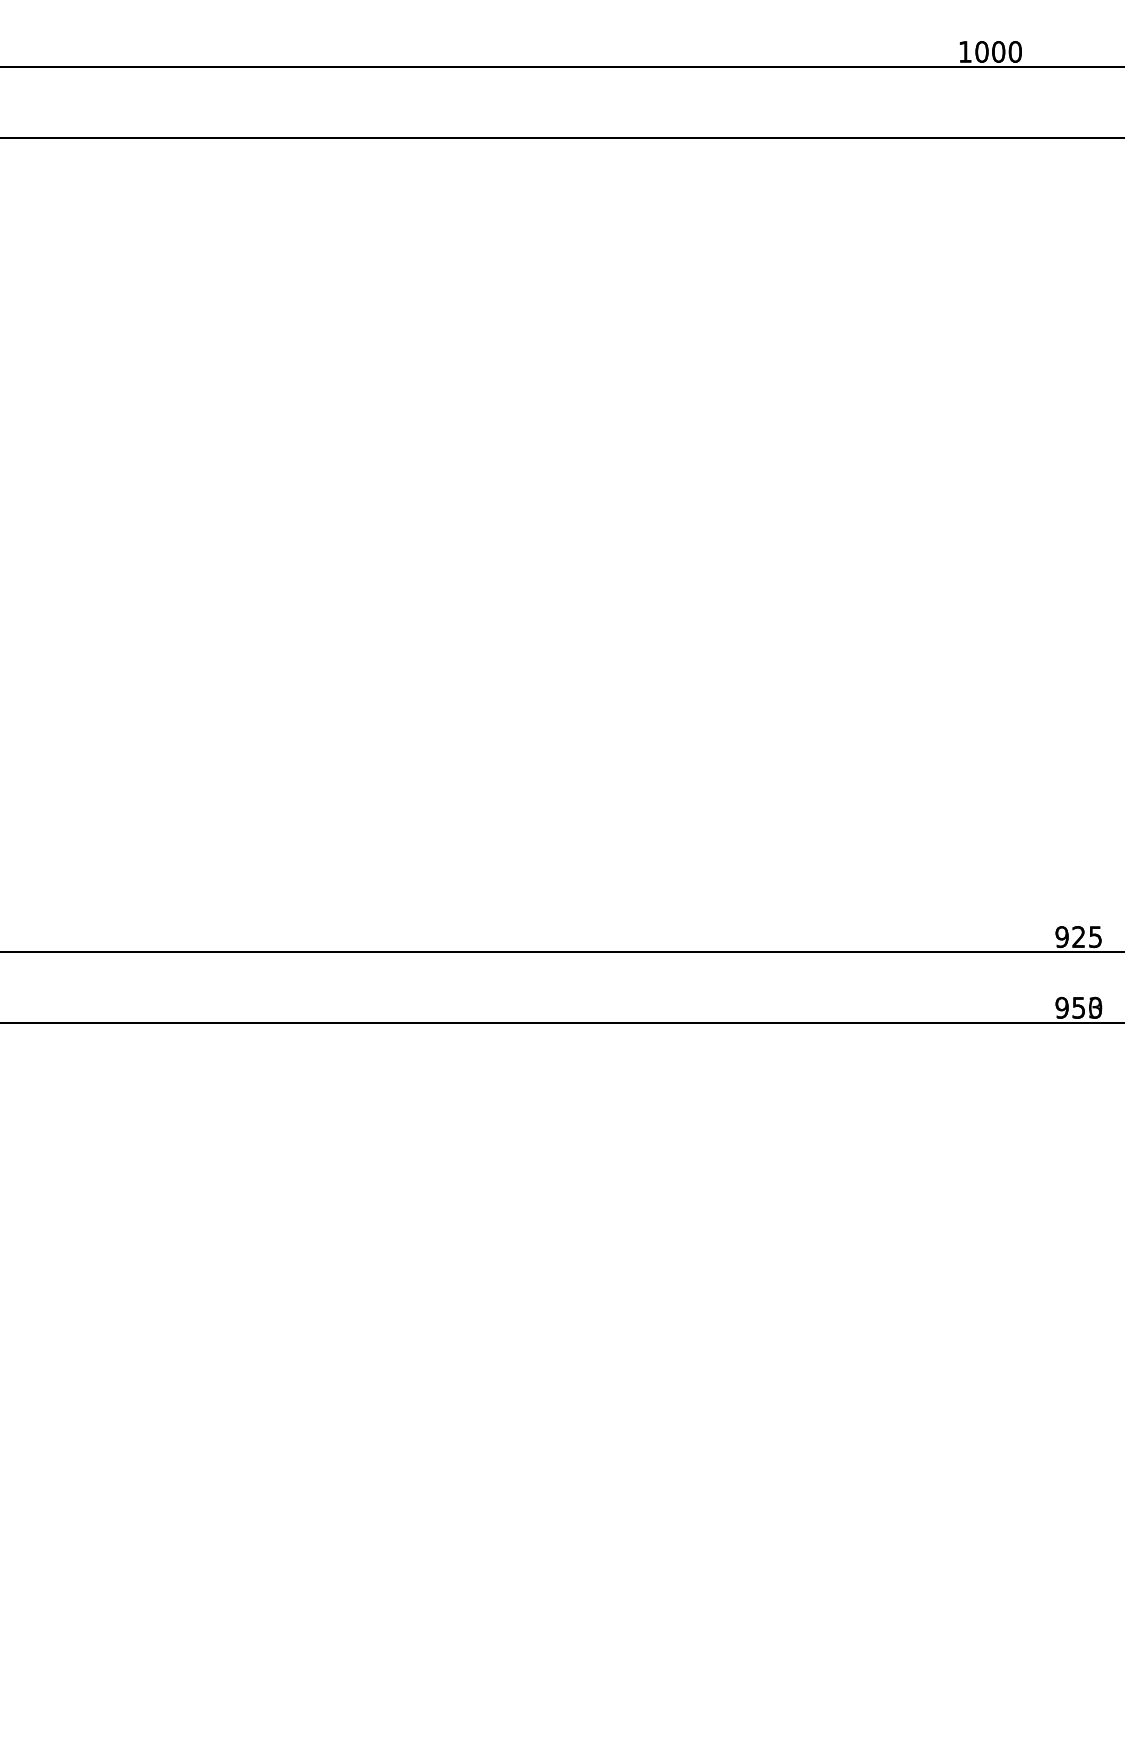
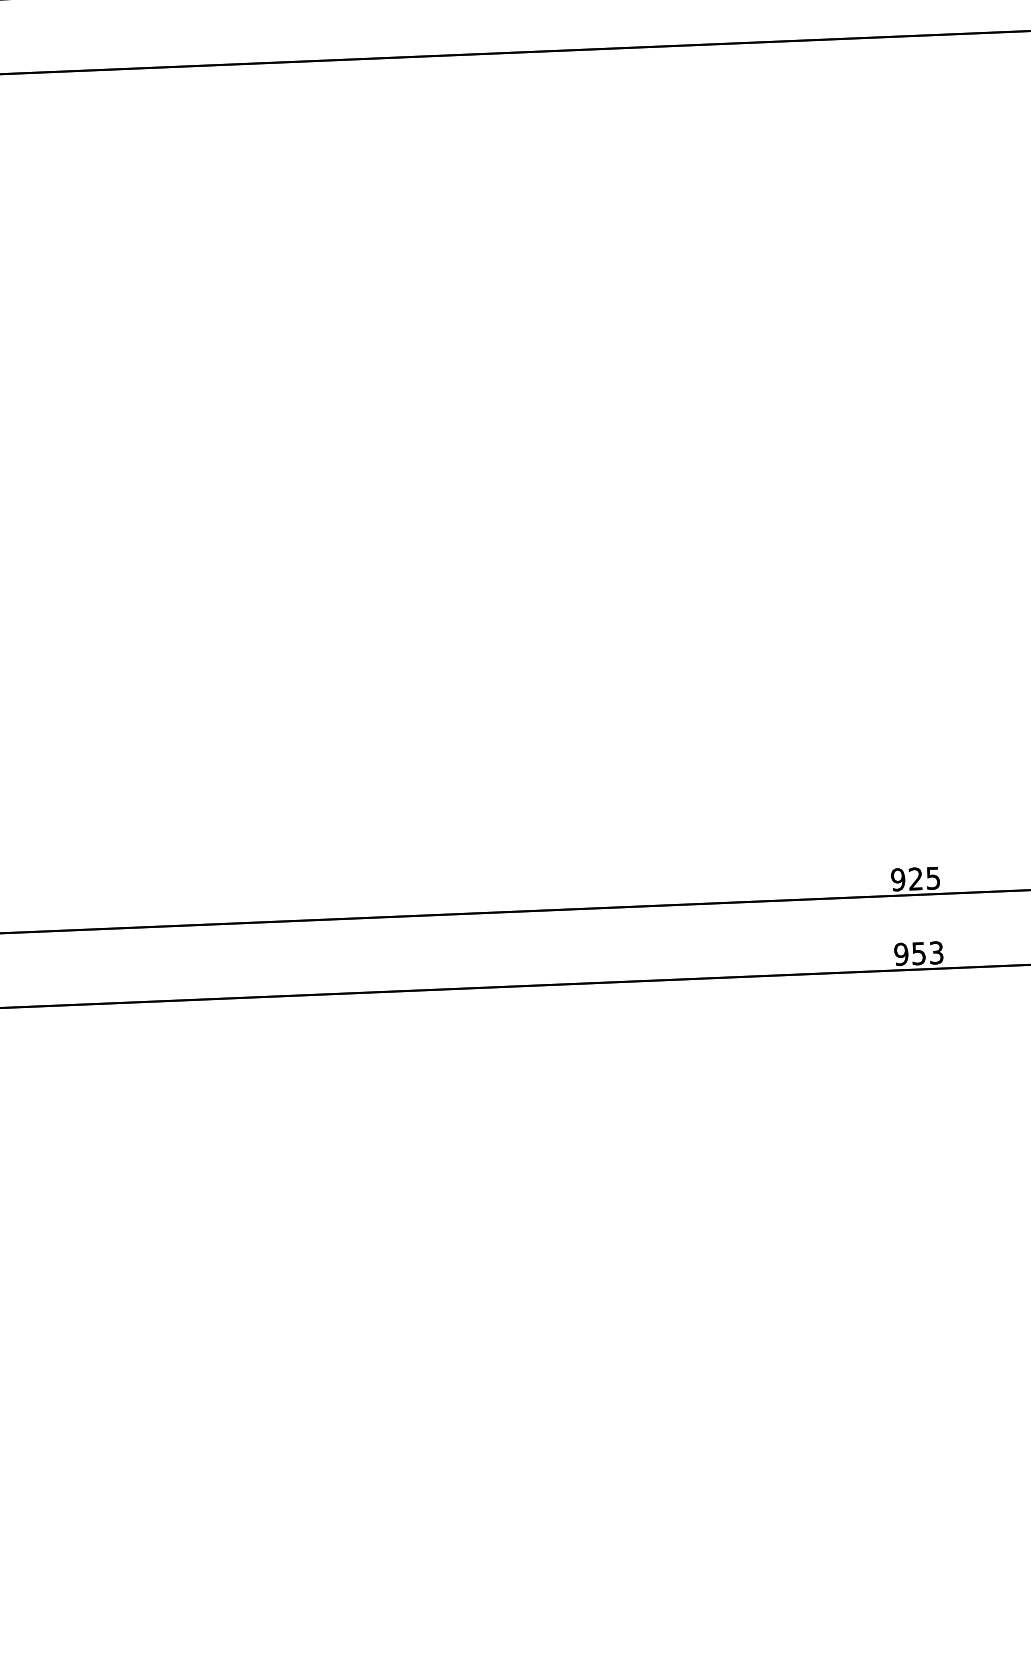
text: (1095, 1007) -> (936, 952), 950 -> 953

